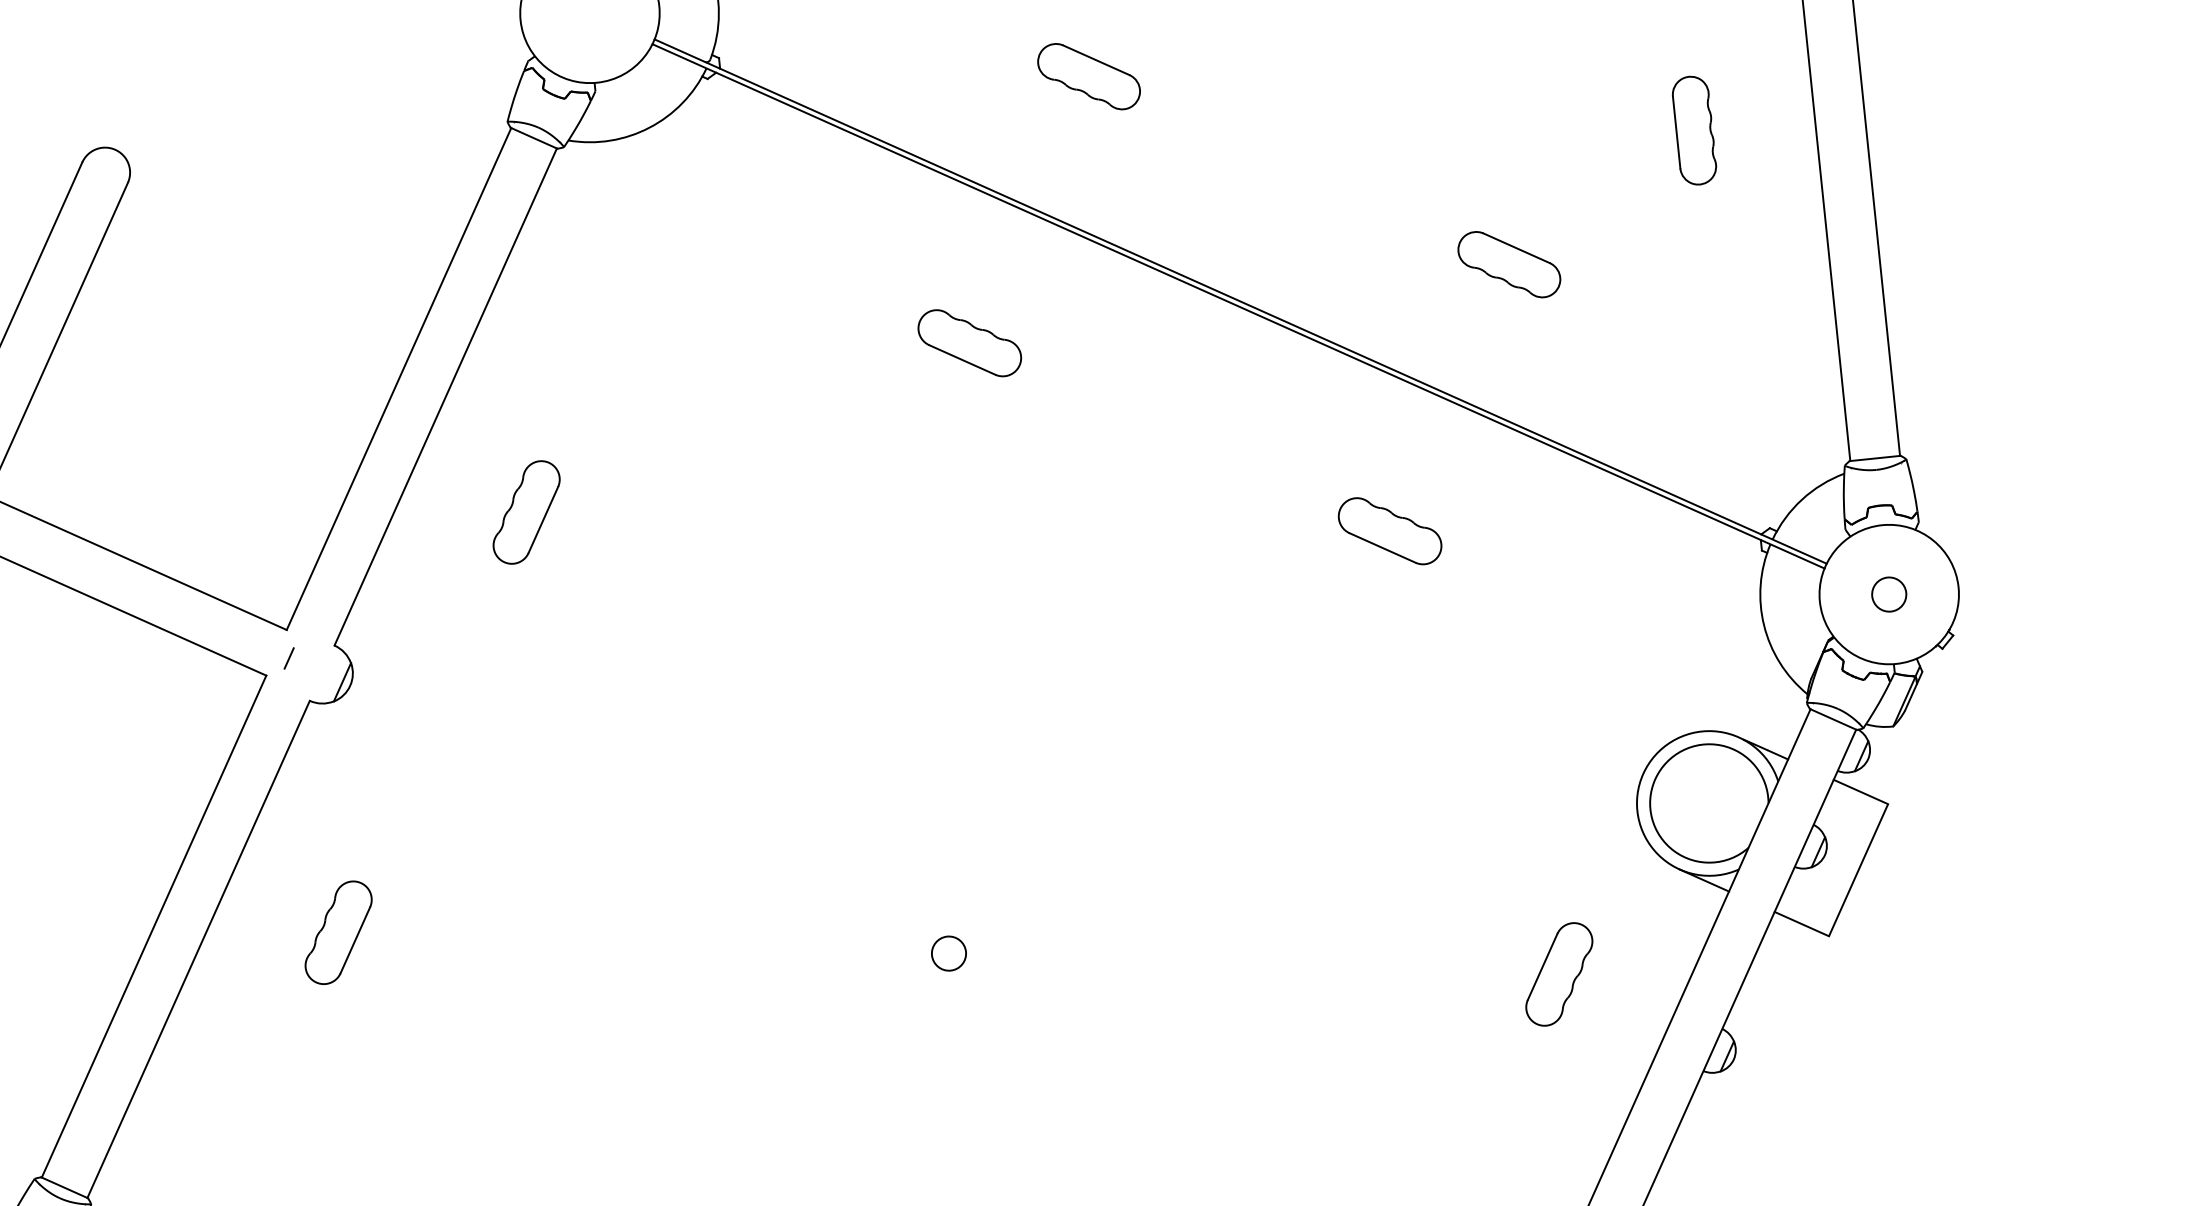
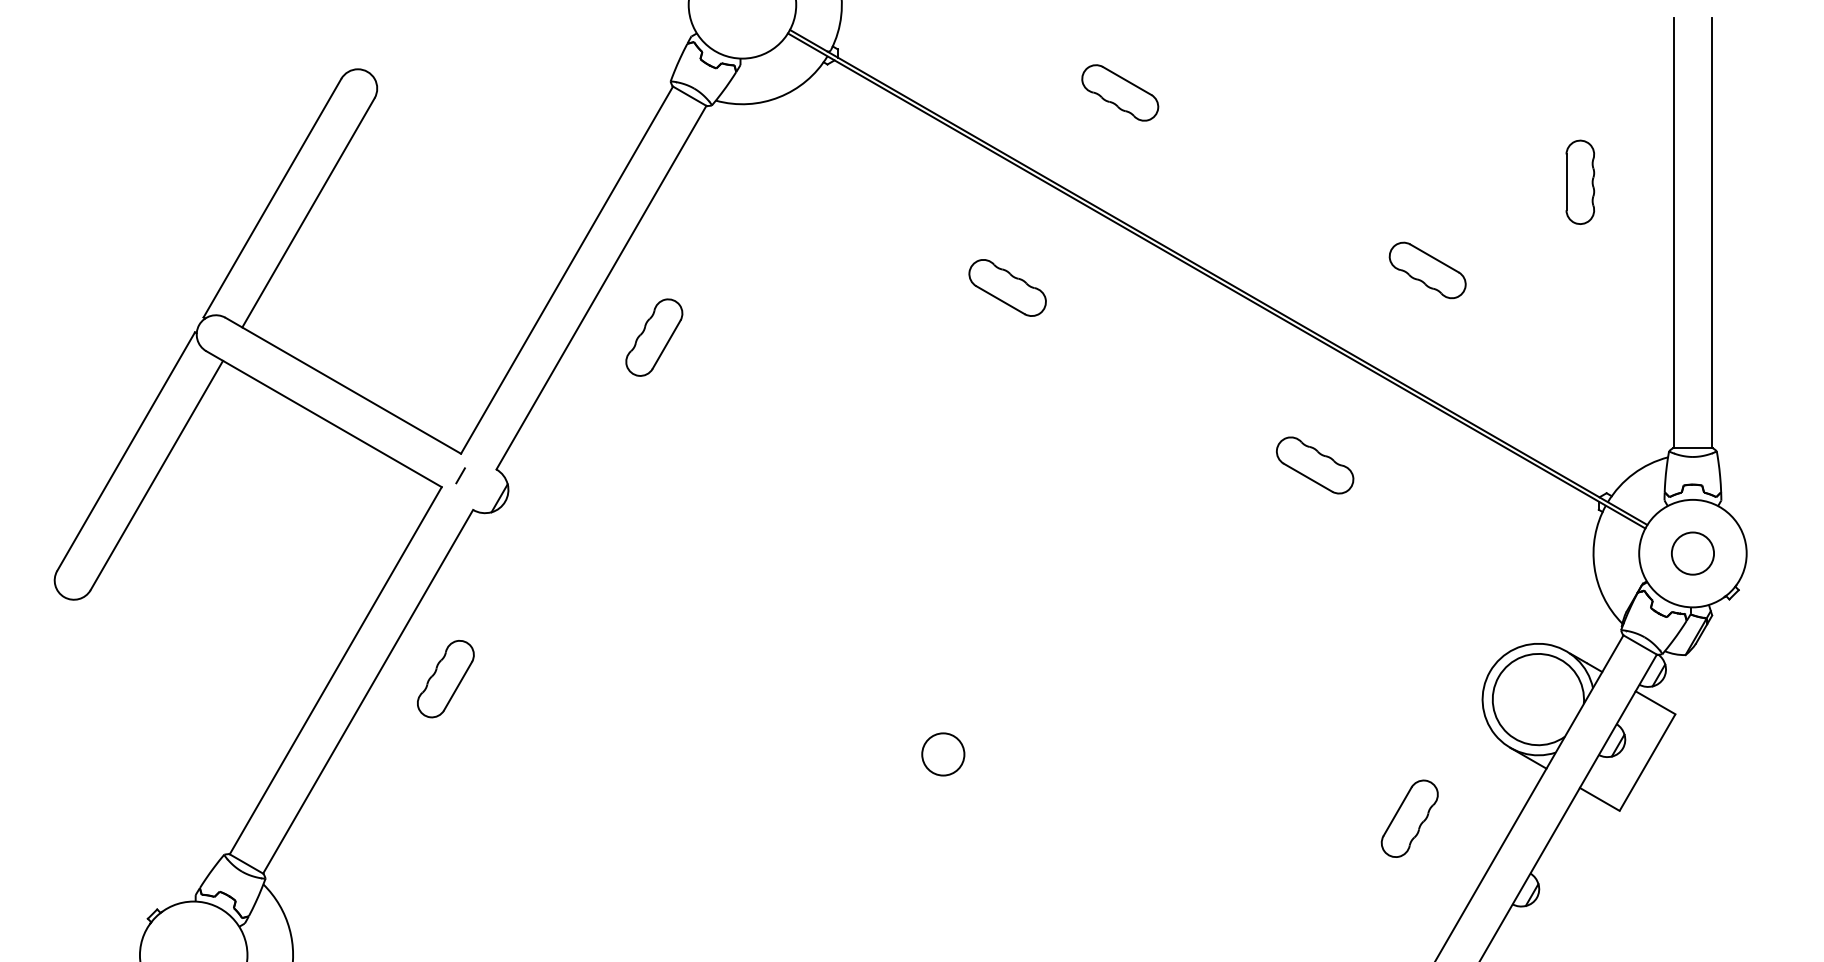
part: (526, 512) -> (654, 337), moved
circle: (1888, 594) -> (1692, 553), size x1.6
part: (338, 933) -> (445, 679), moved
circle: (949, 953) -> (943, 754), size x1.6

